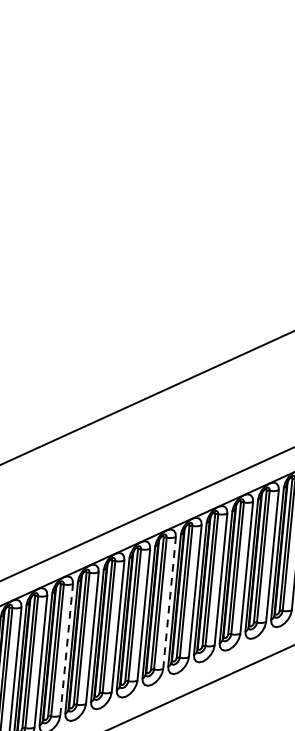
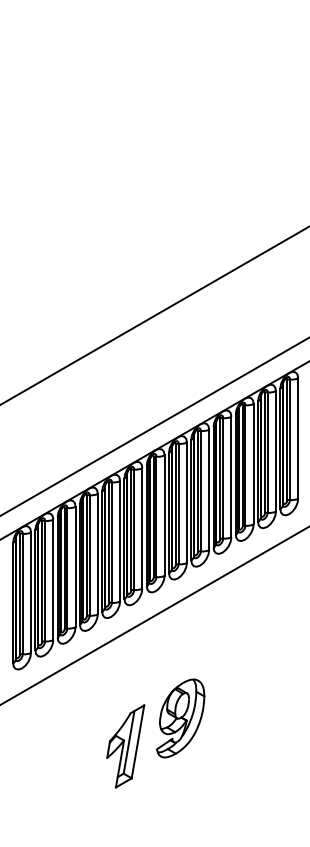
line: (169, 602) -> (186, 502), dashed -> solid
line: (66, 649) -> (97, 553), dashed -> solid

